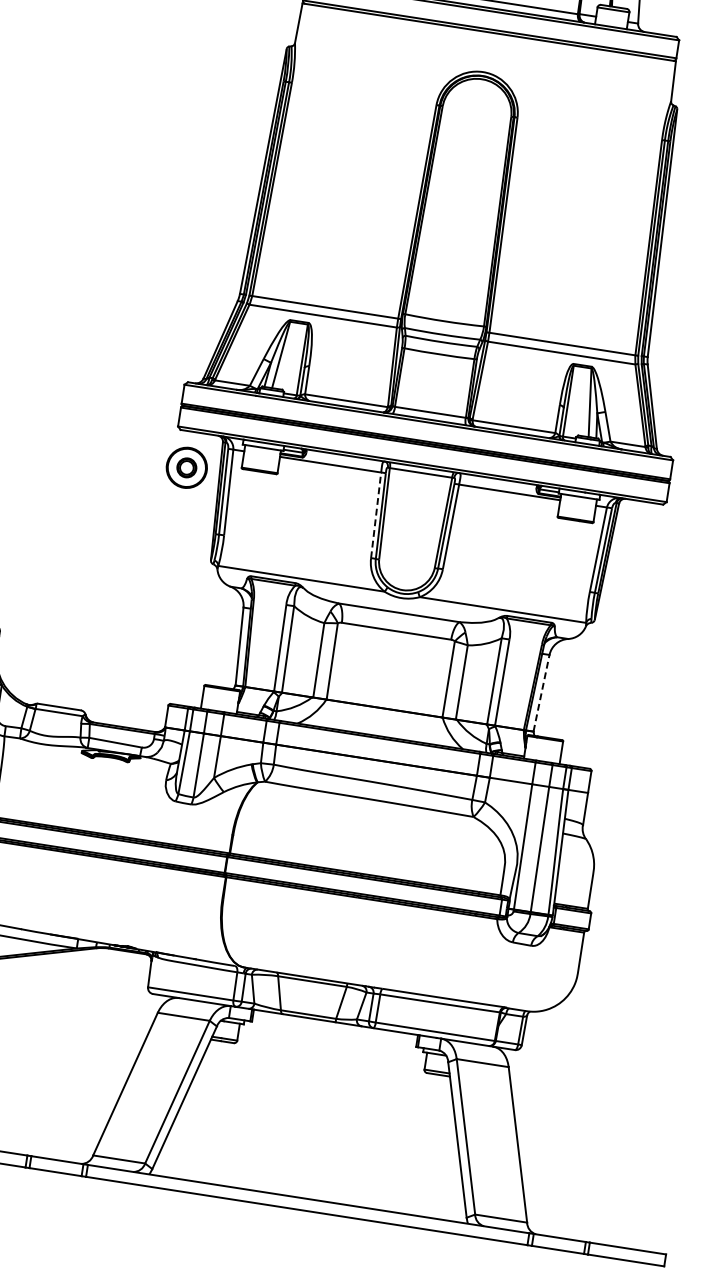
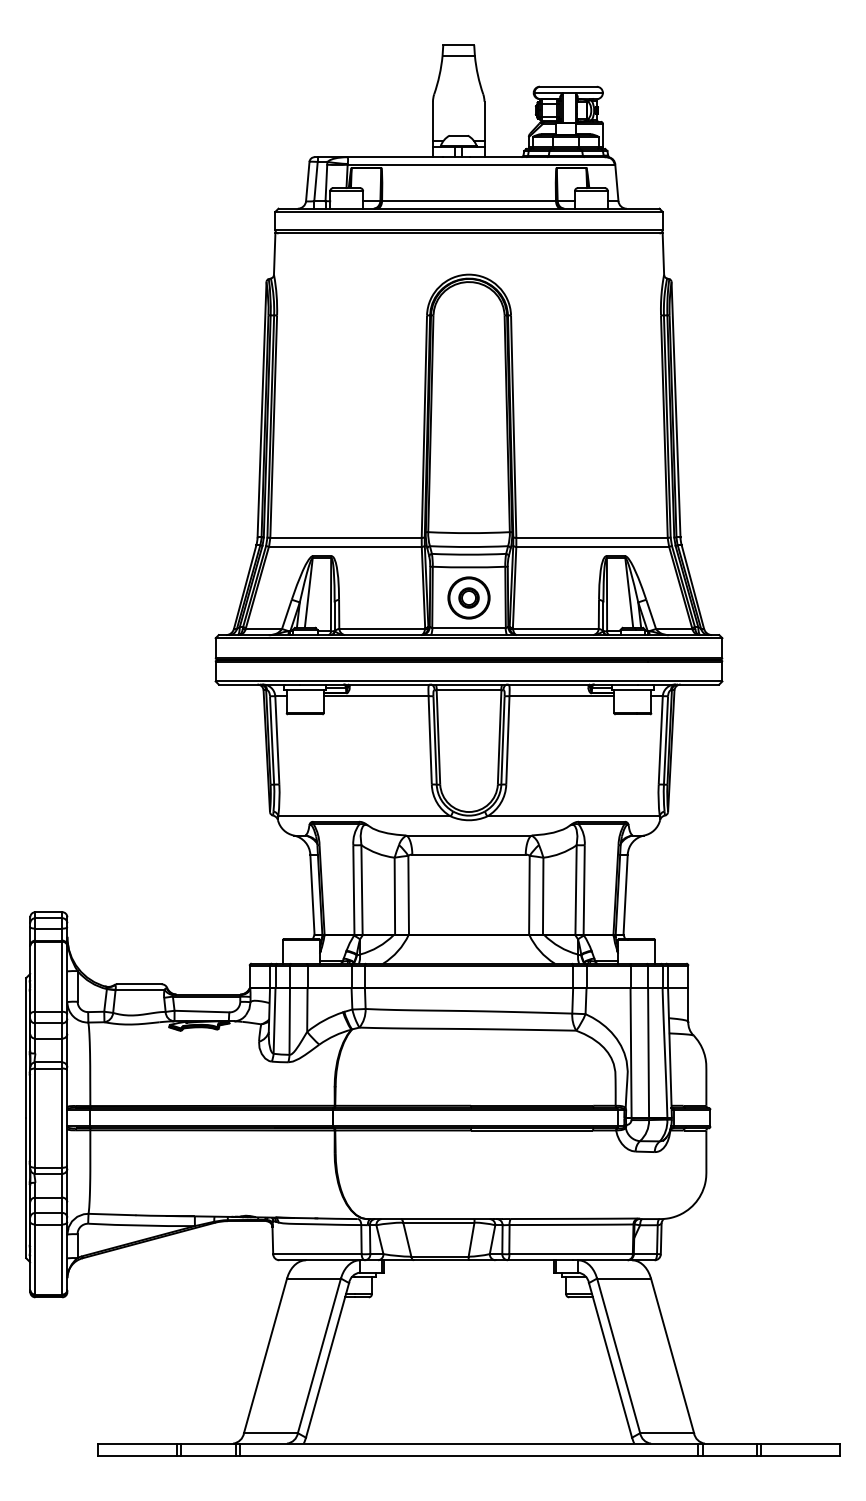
part: (186, 467) -> (468, 597), moved
line: (376, 516) -> (430, 741), dashed -> solid
line: (541, 693) -> (625, 894), dashed -> solid

